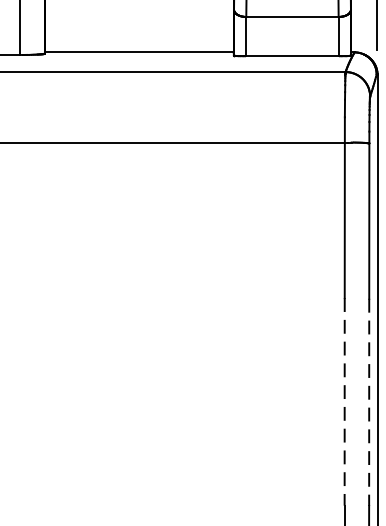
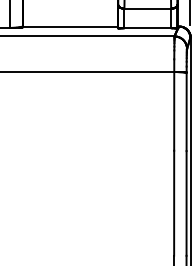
line: (345, 402) -> (174, 203), dashed -> solid
line: (369, 402) -> (186, 203), dashed -> solid

